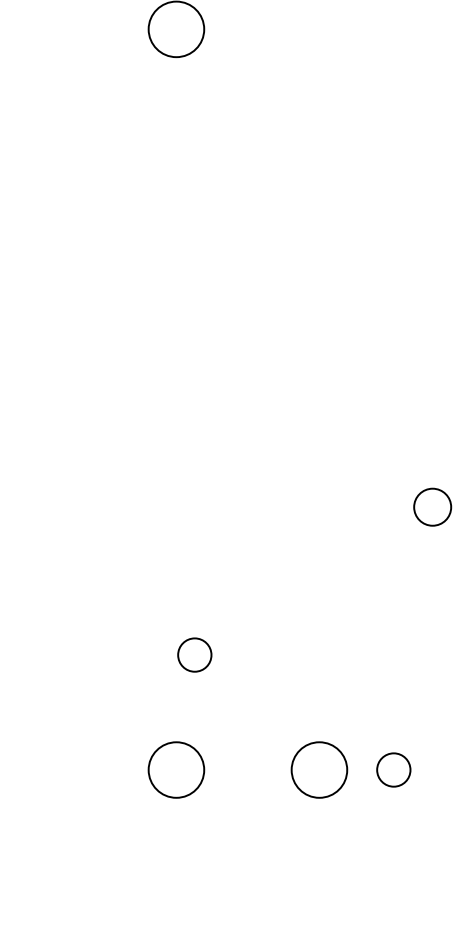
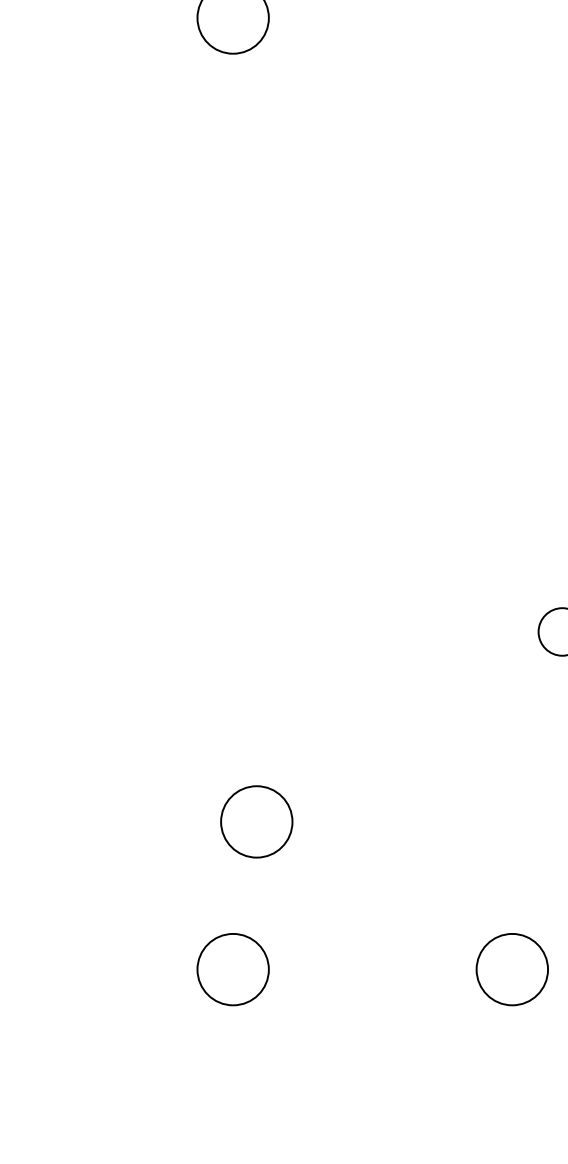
circle: (194, 654) -> (256, 821), size x1.67
circle: (319, 769) -> (416, 968), removed
circle: (393, 769) -> (512, 968), size x1.67

